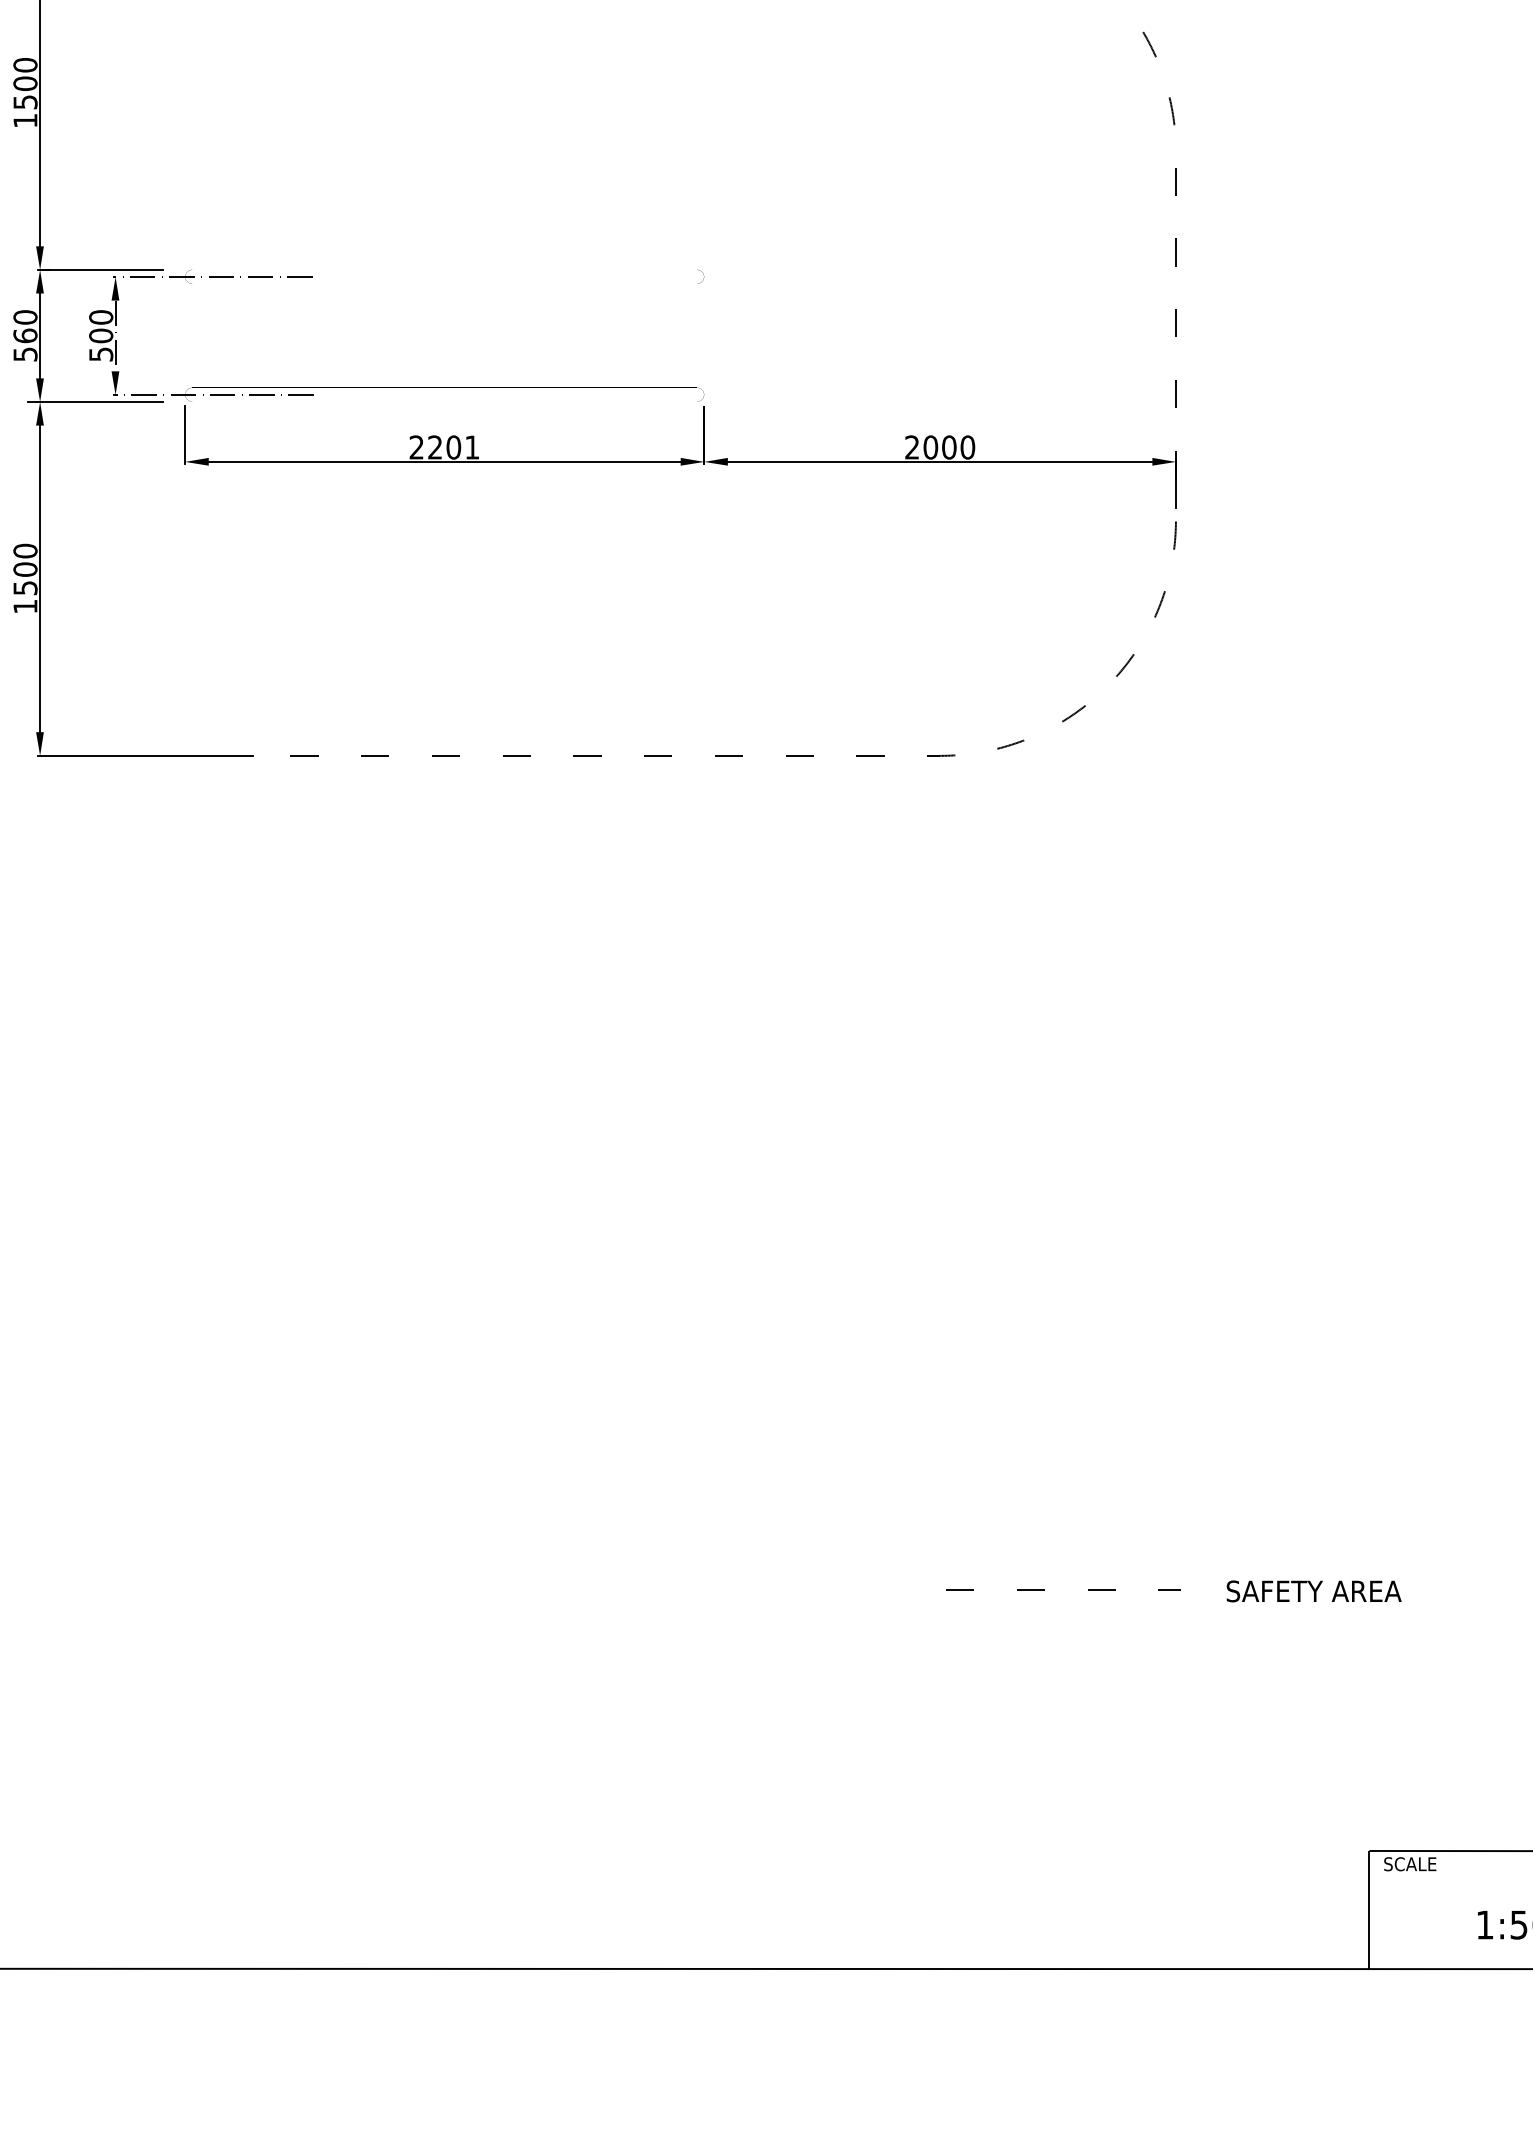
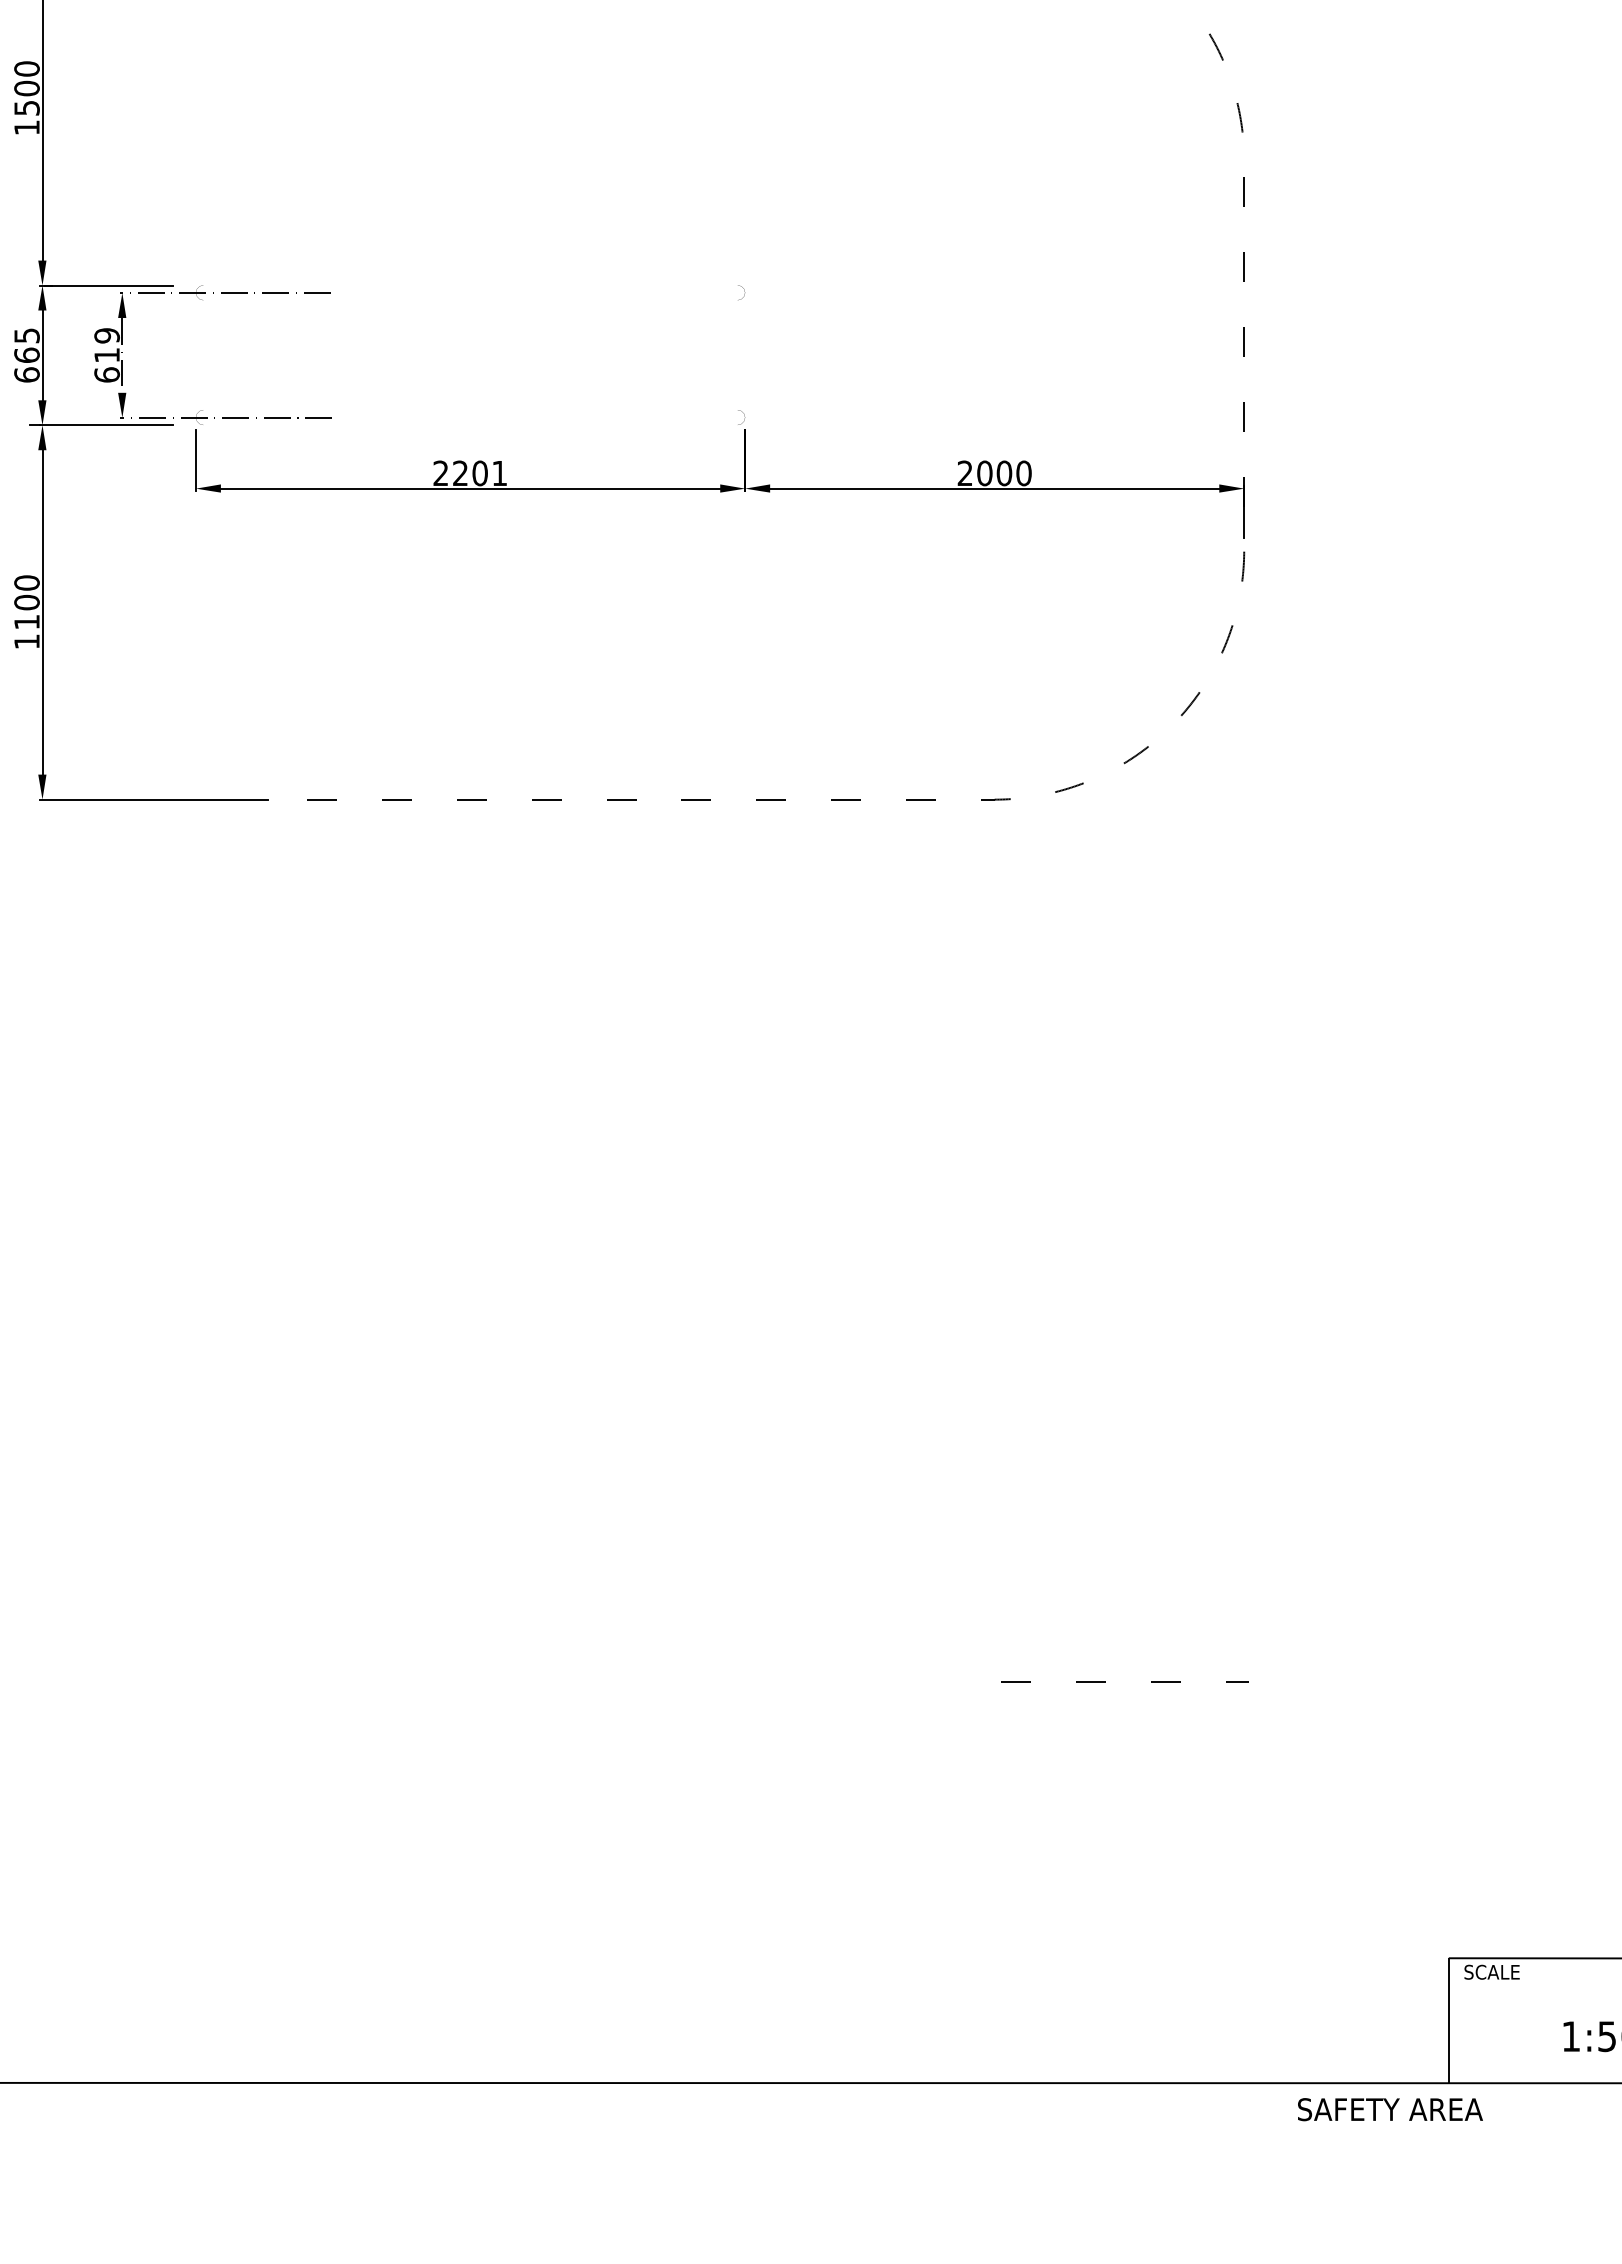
text: (24, 336) -> (26, 355), 560 -> 665
text: (100, 336) -> (106, 355), 500 -> 619
text: (24, 588) -> (26, 622), 1500 -> 1100
text: (1314, 1591) -> (1390, 2109), moved

